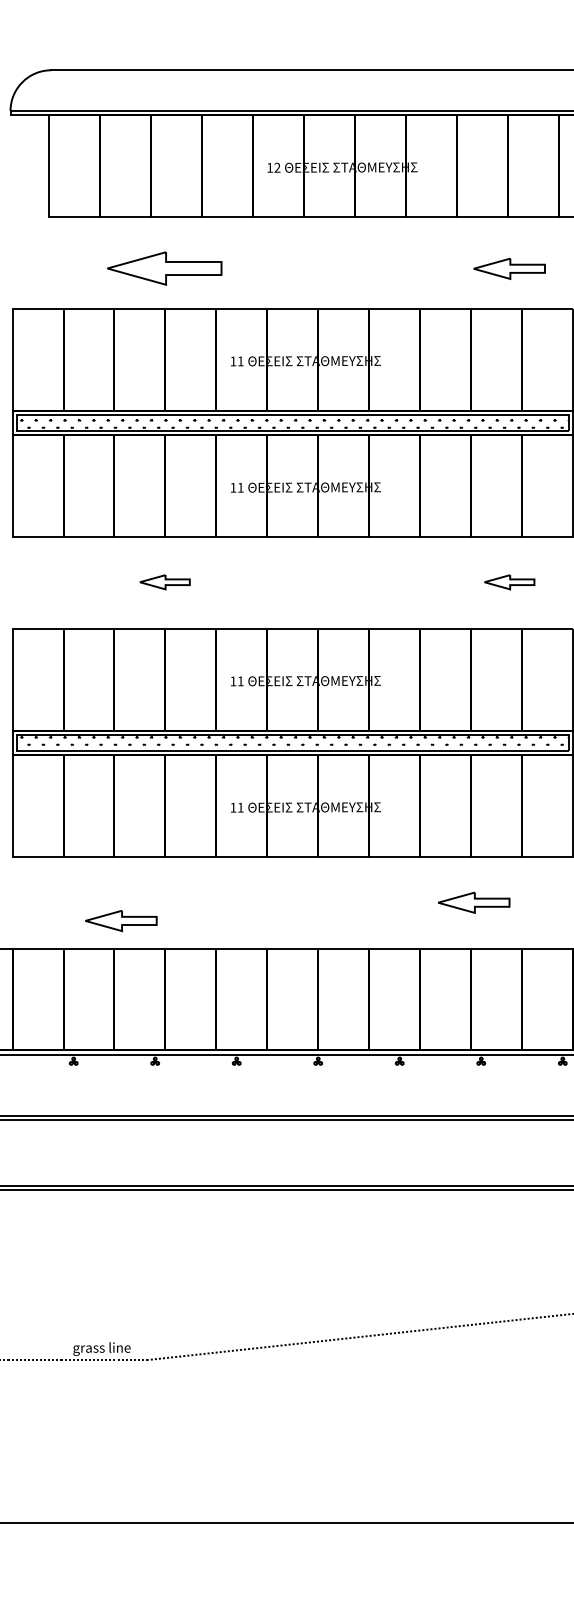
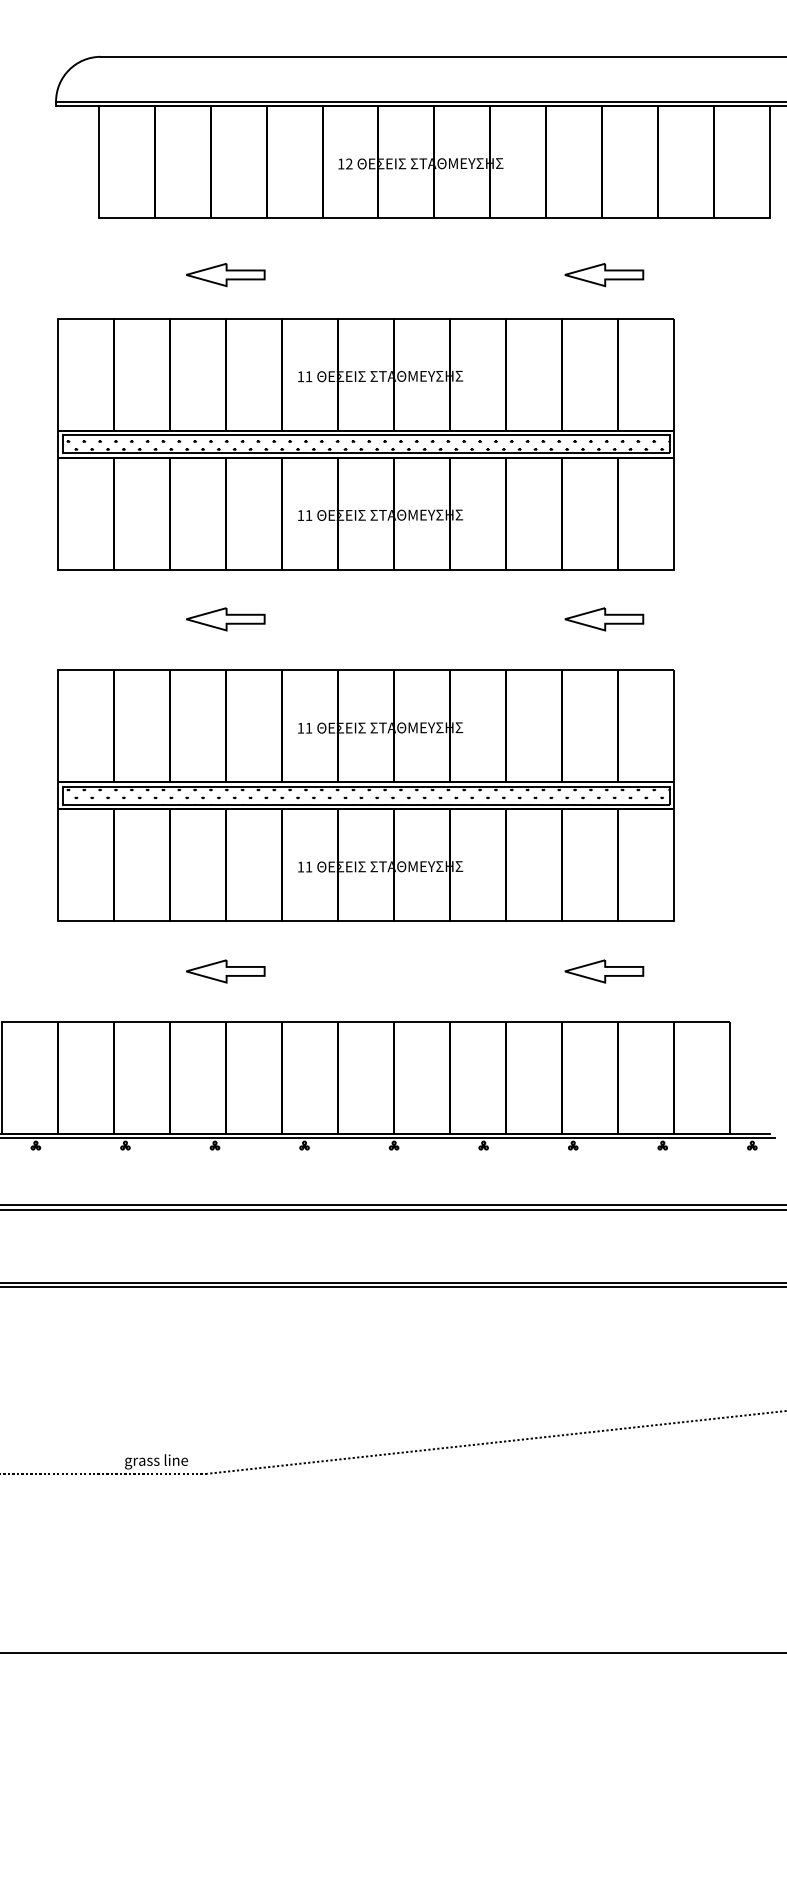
part: (164, 269) -> (225, 275), size x0.62
part: (164, 582) -> (225, 619), size x1.43
part: (509, 582) -> (604, 619), size x1.43
part: (474, 902) -> (604, 971), moved
part: (121, 920) -> (225, 971), moved

